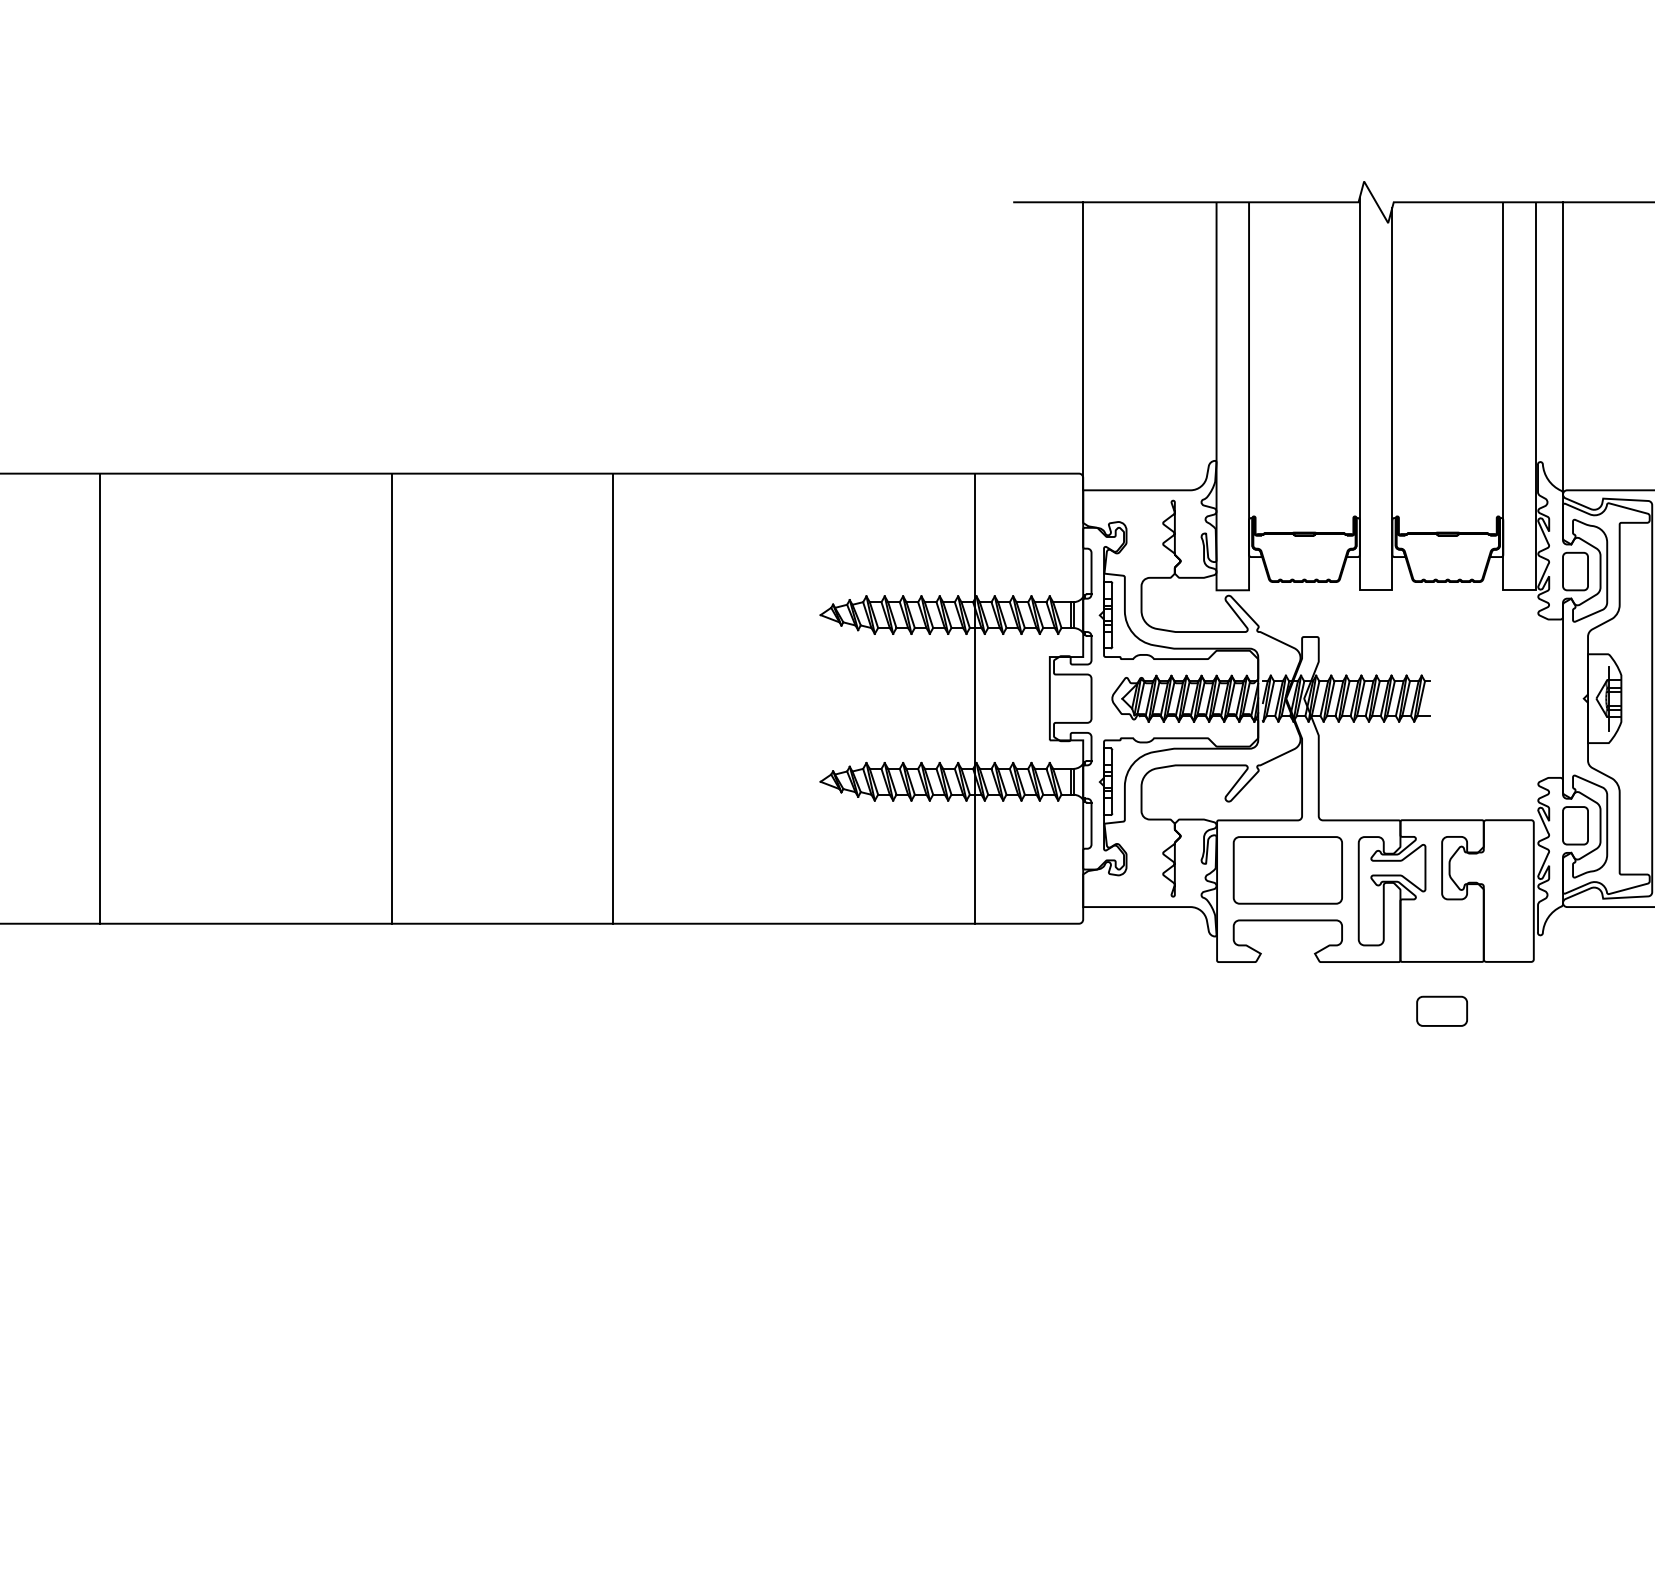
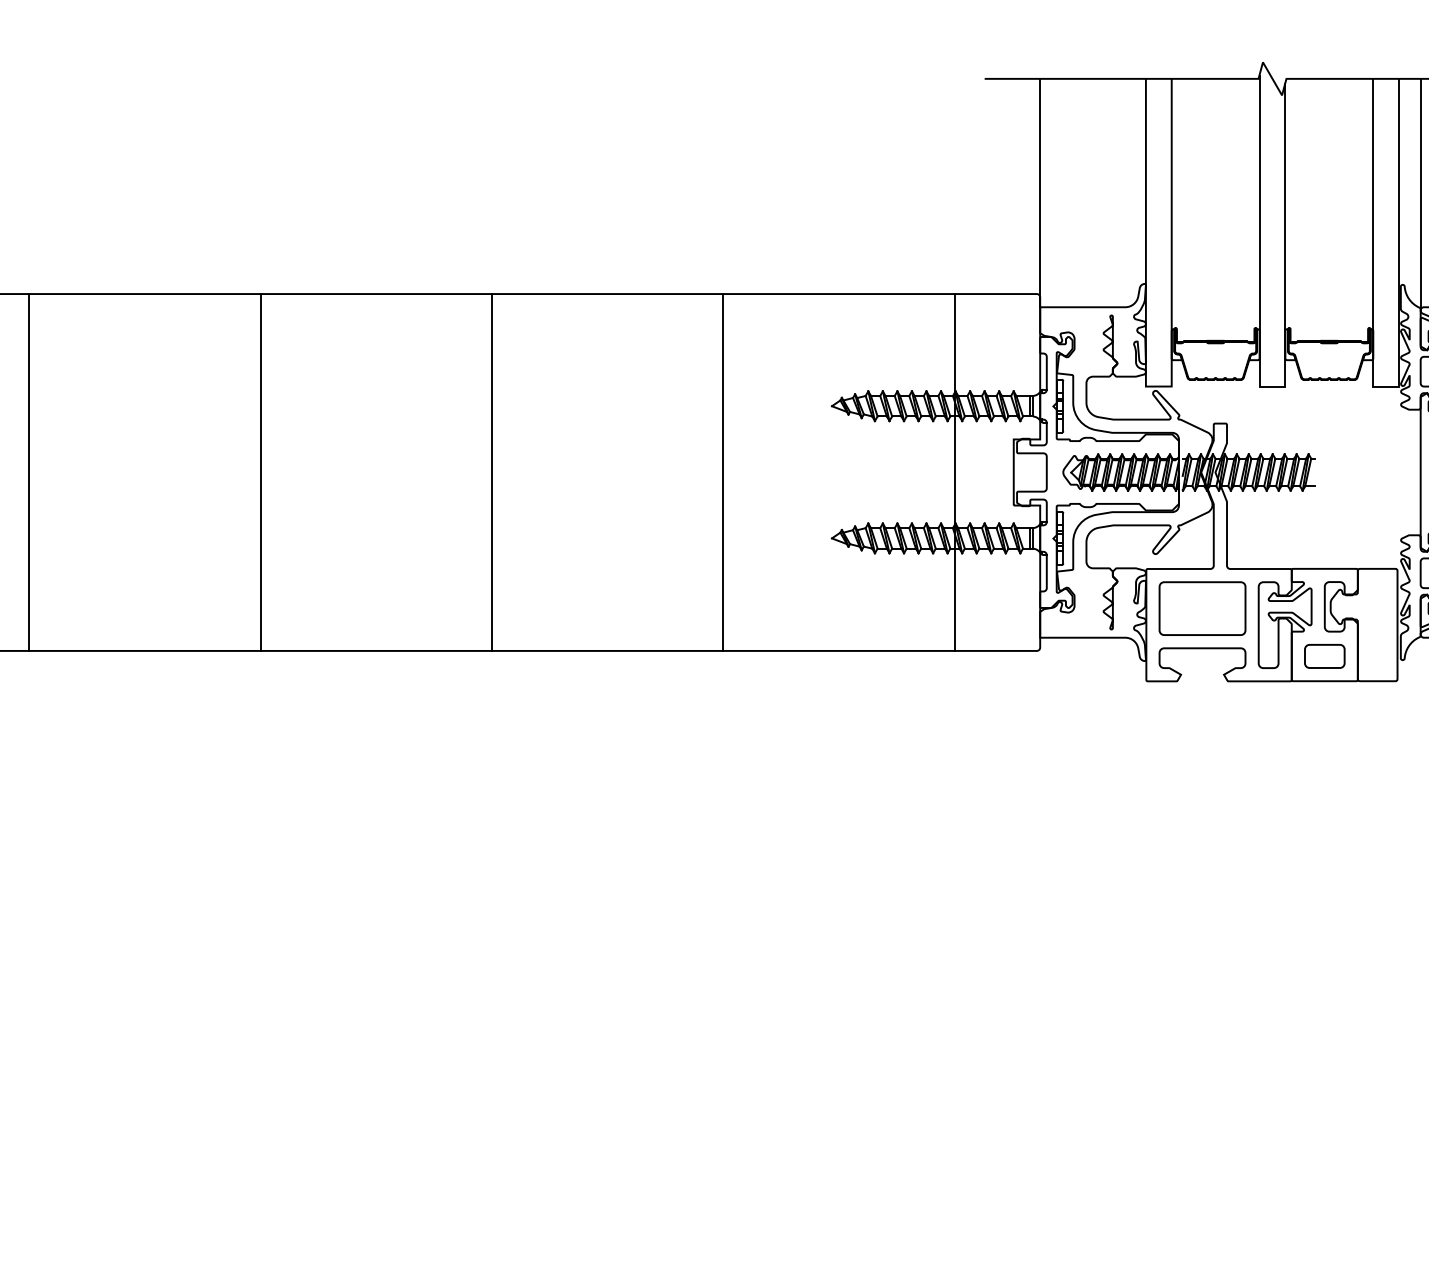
line: (613, 698) -> (723, 472), moved
part: (1441, 1011) -> (1324, 656), moved

